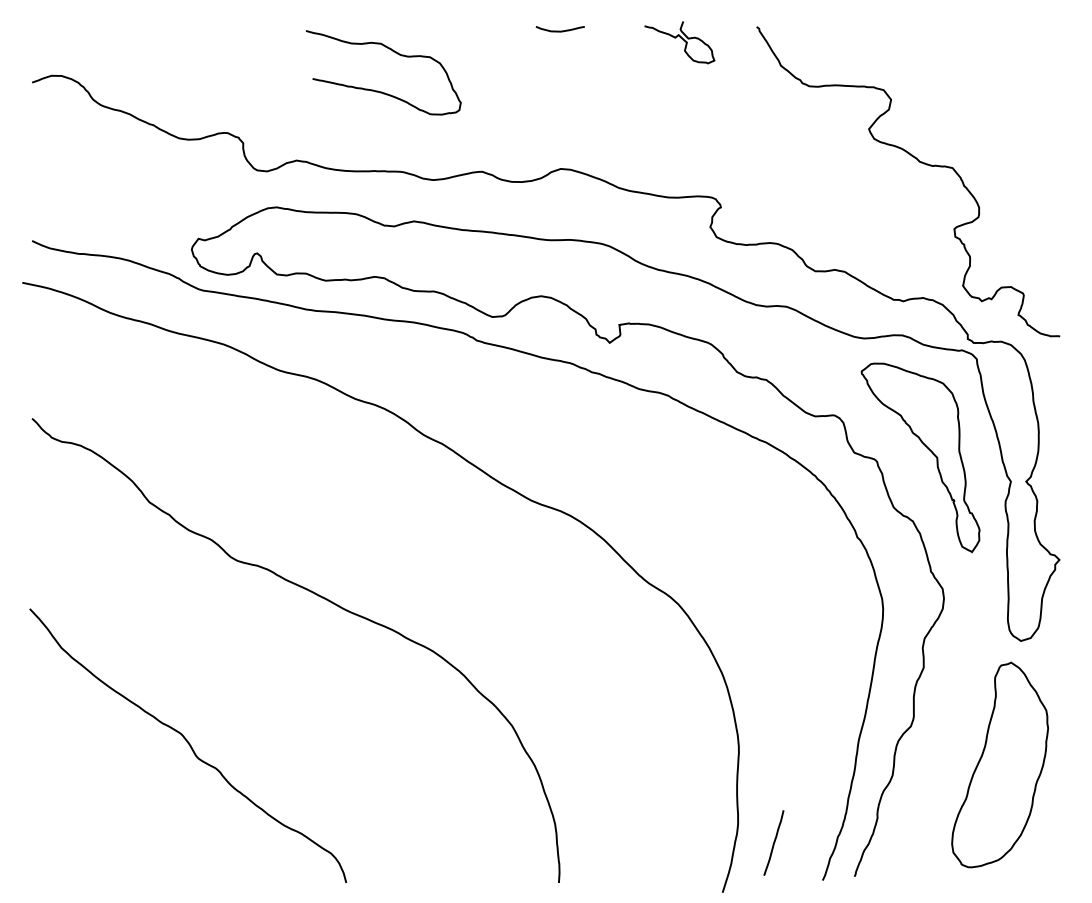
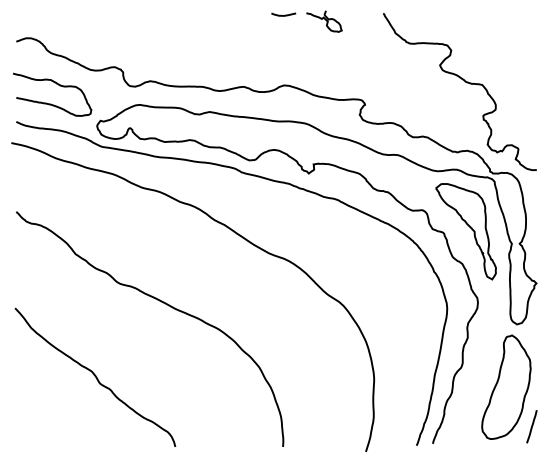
curve: (682, 40) -> (325, 20), moved
curve: (382, 90) -> (51, 103), moved
line: (773, 842) -> (531, 426), moved

